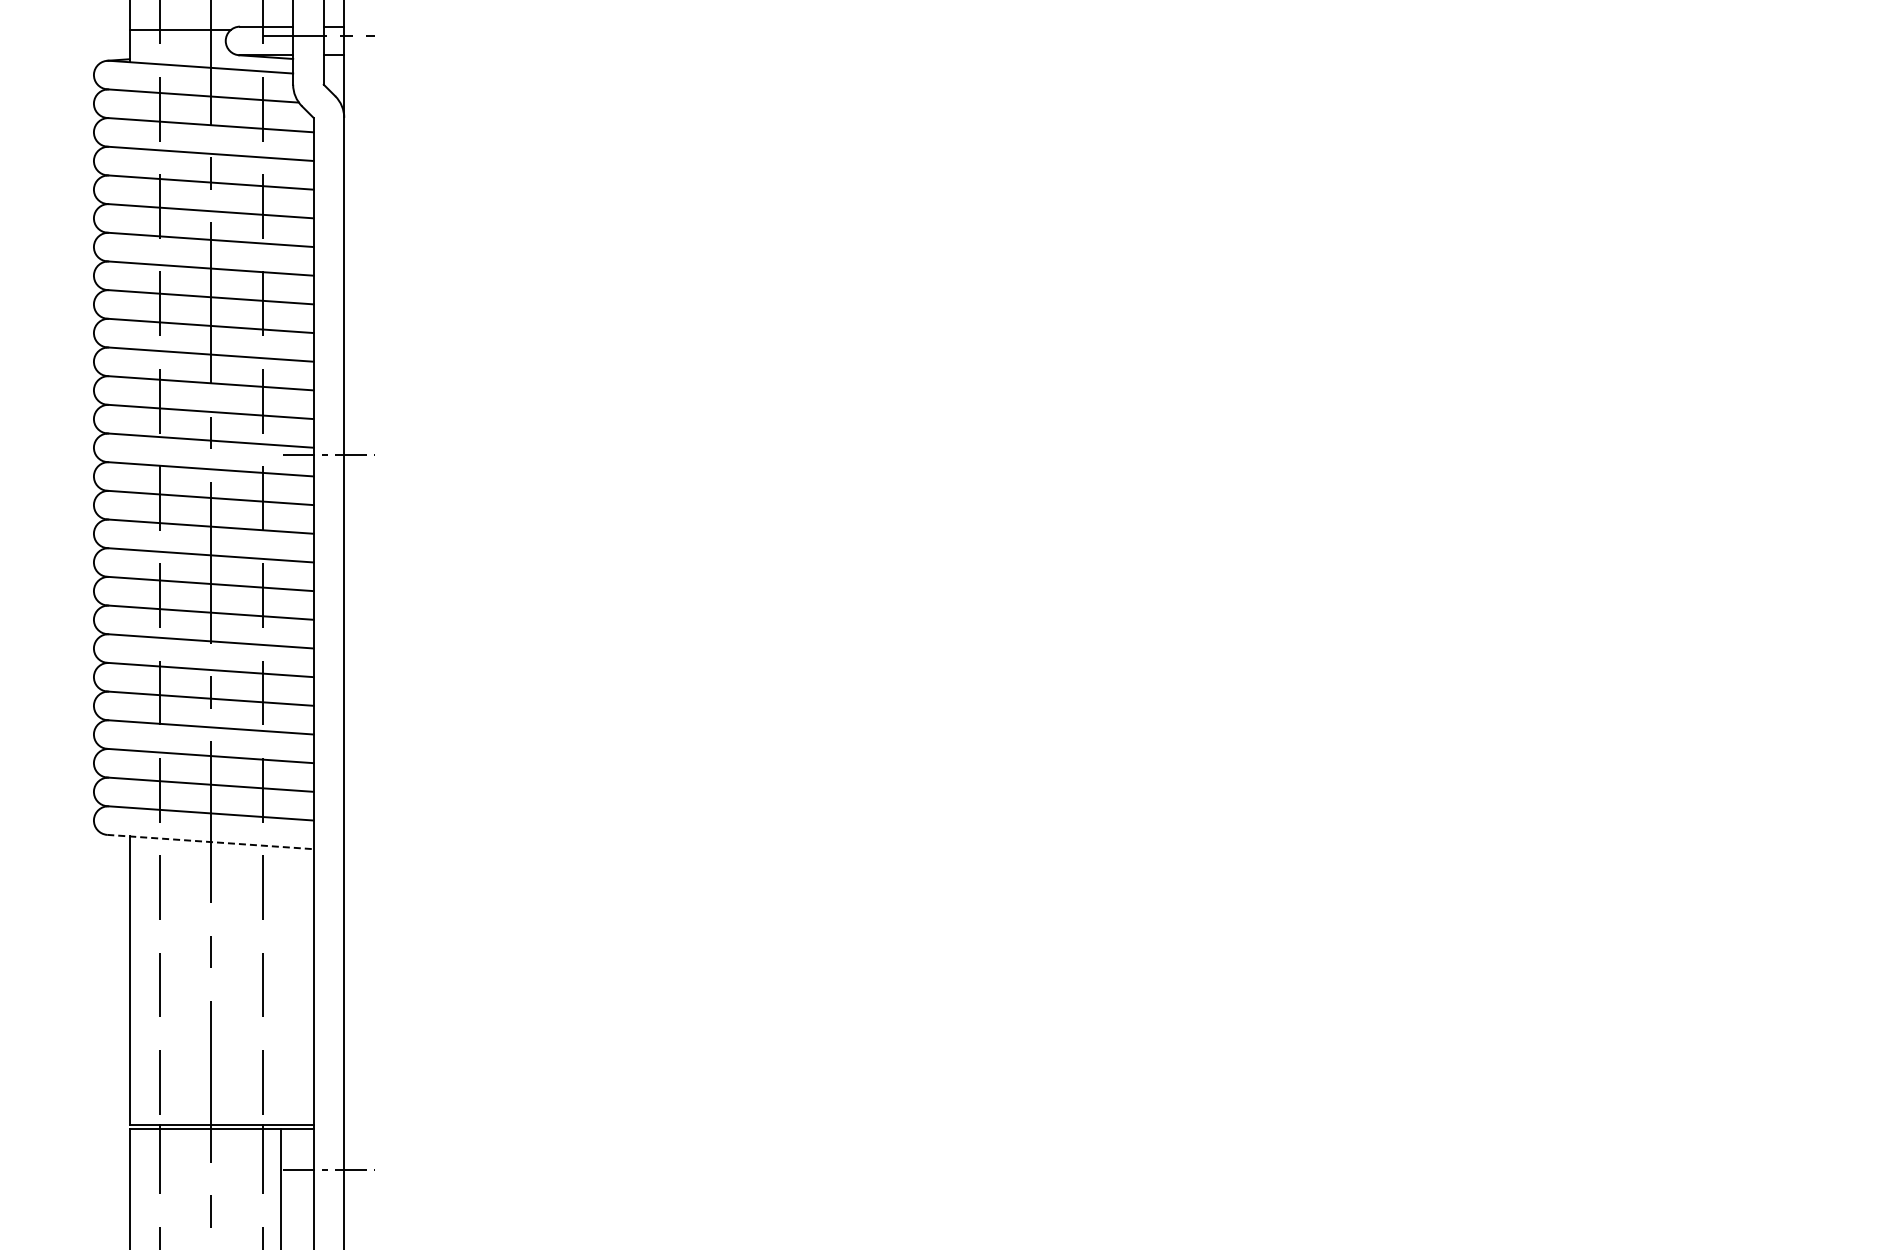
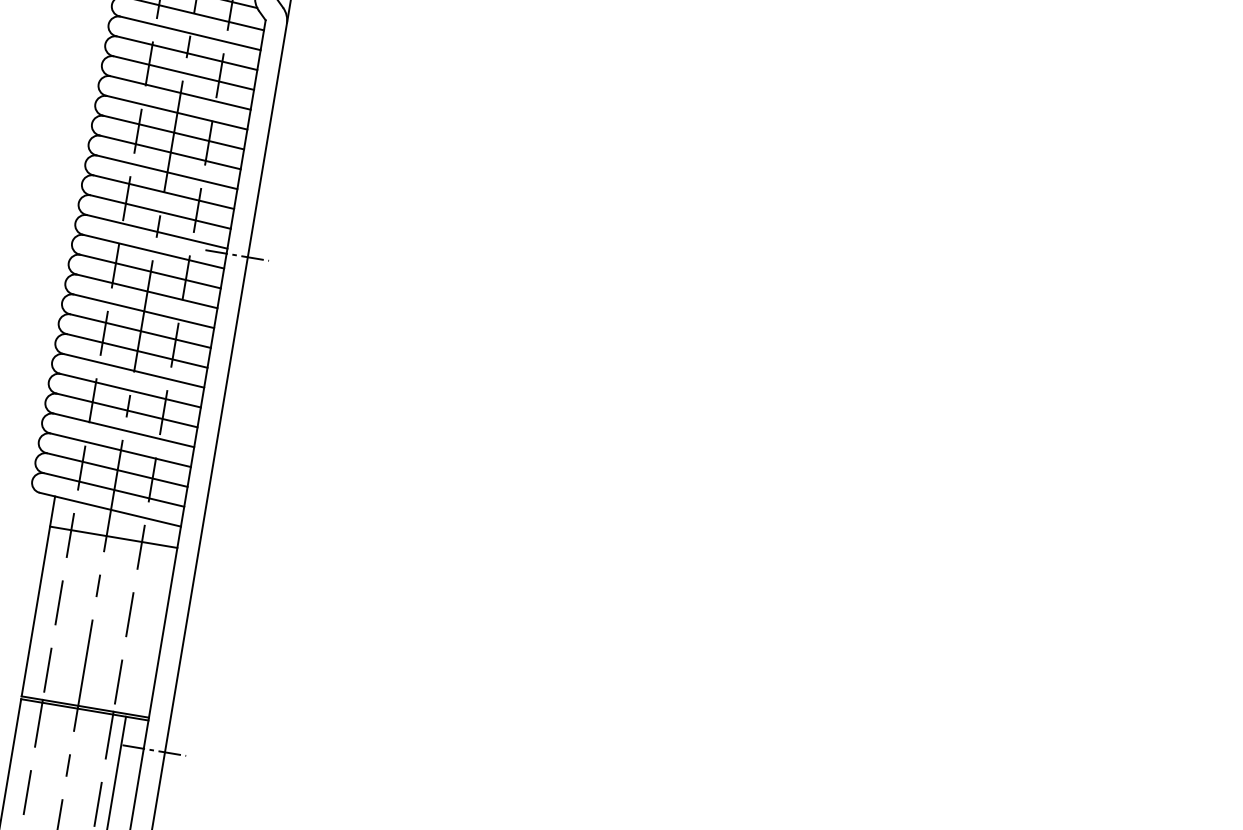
line: (210, 842) -> (110, 510), dashed -> solid
line: (221, 880) -> (113, 537), added

